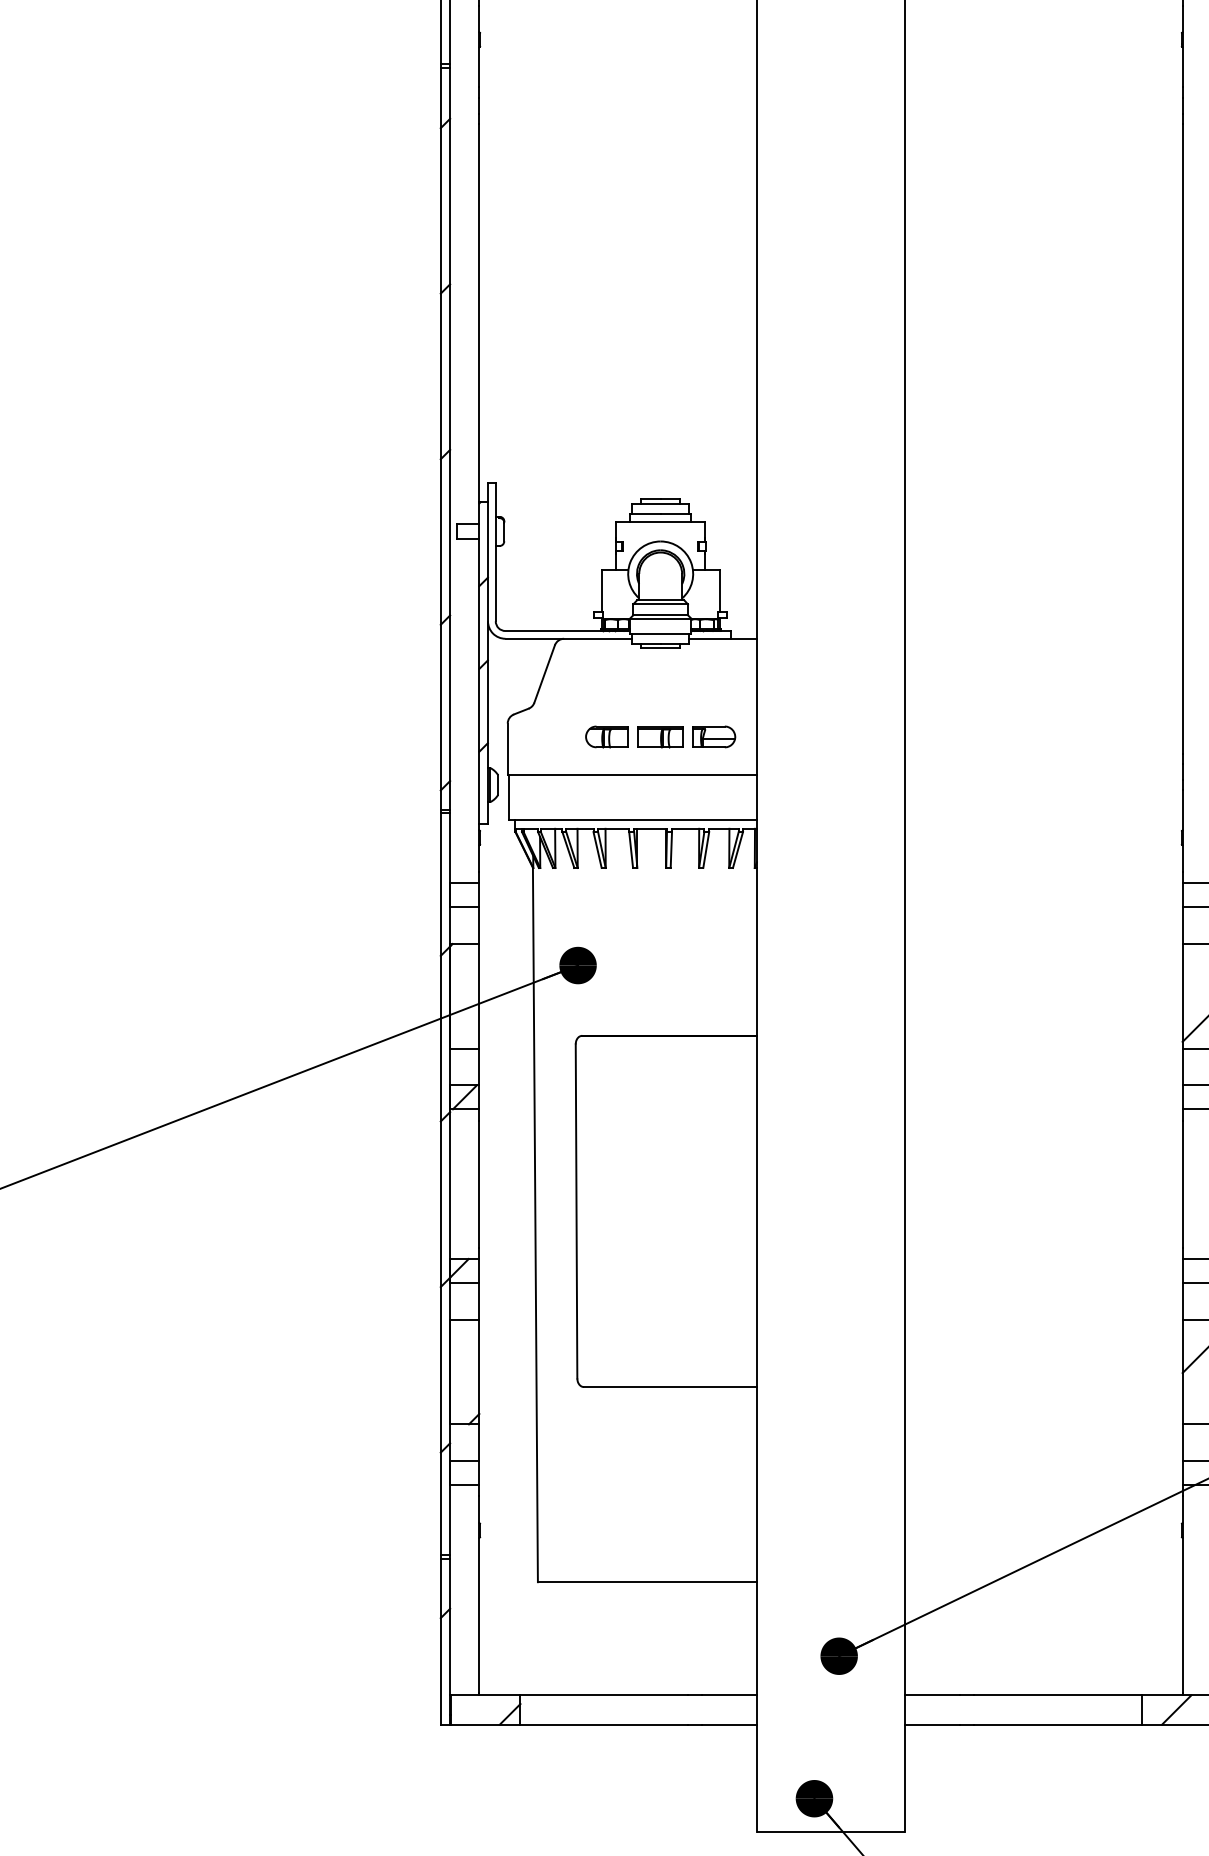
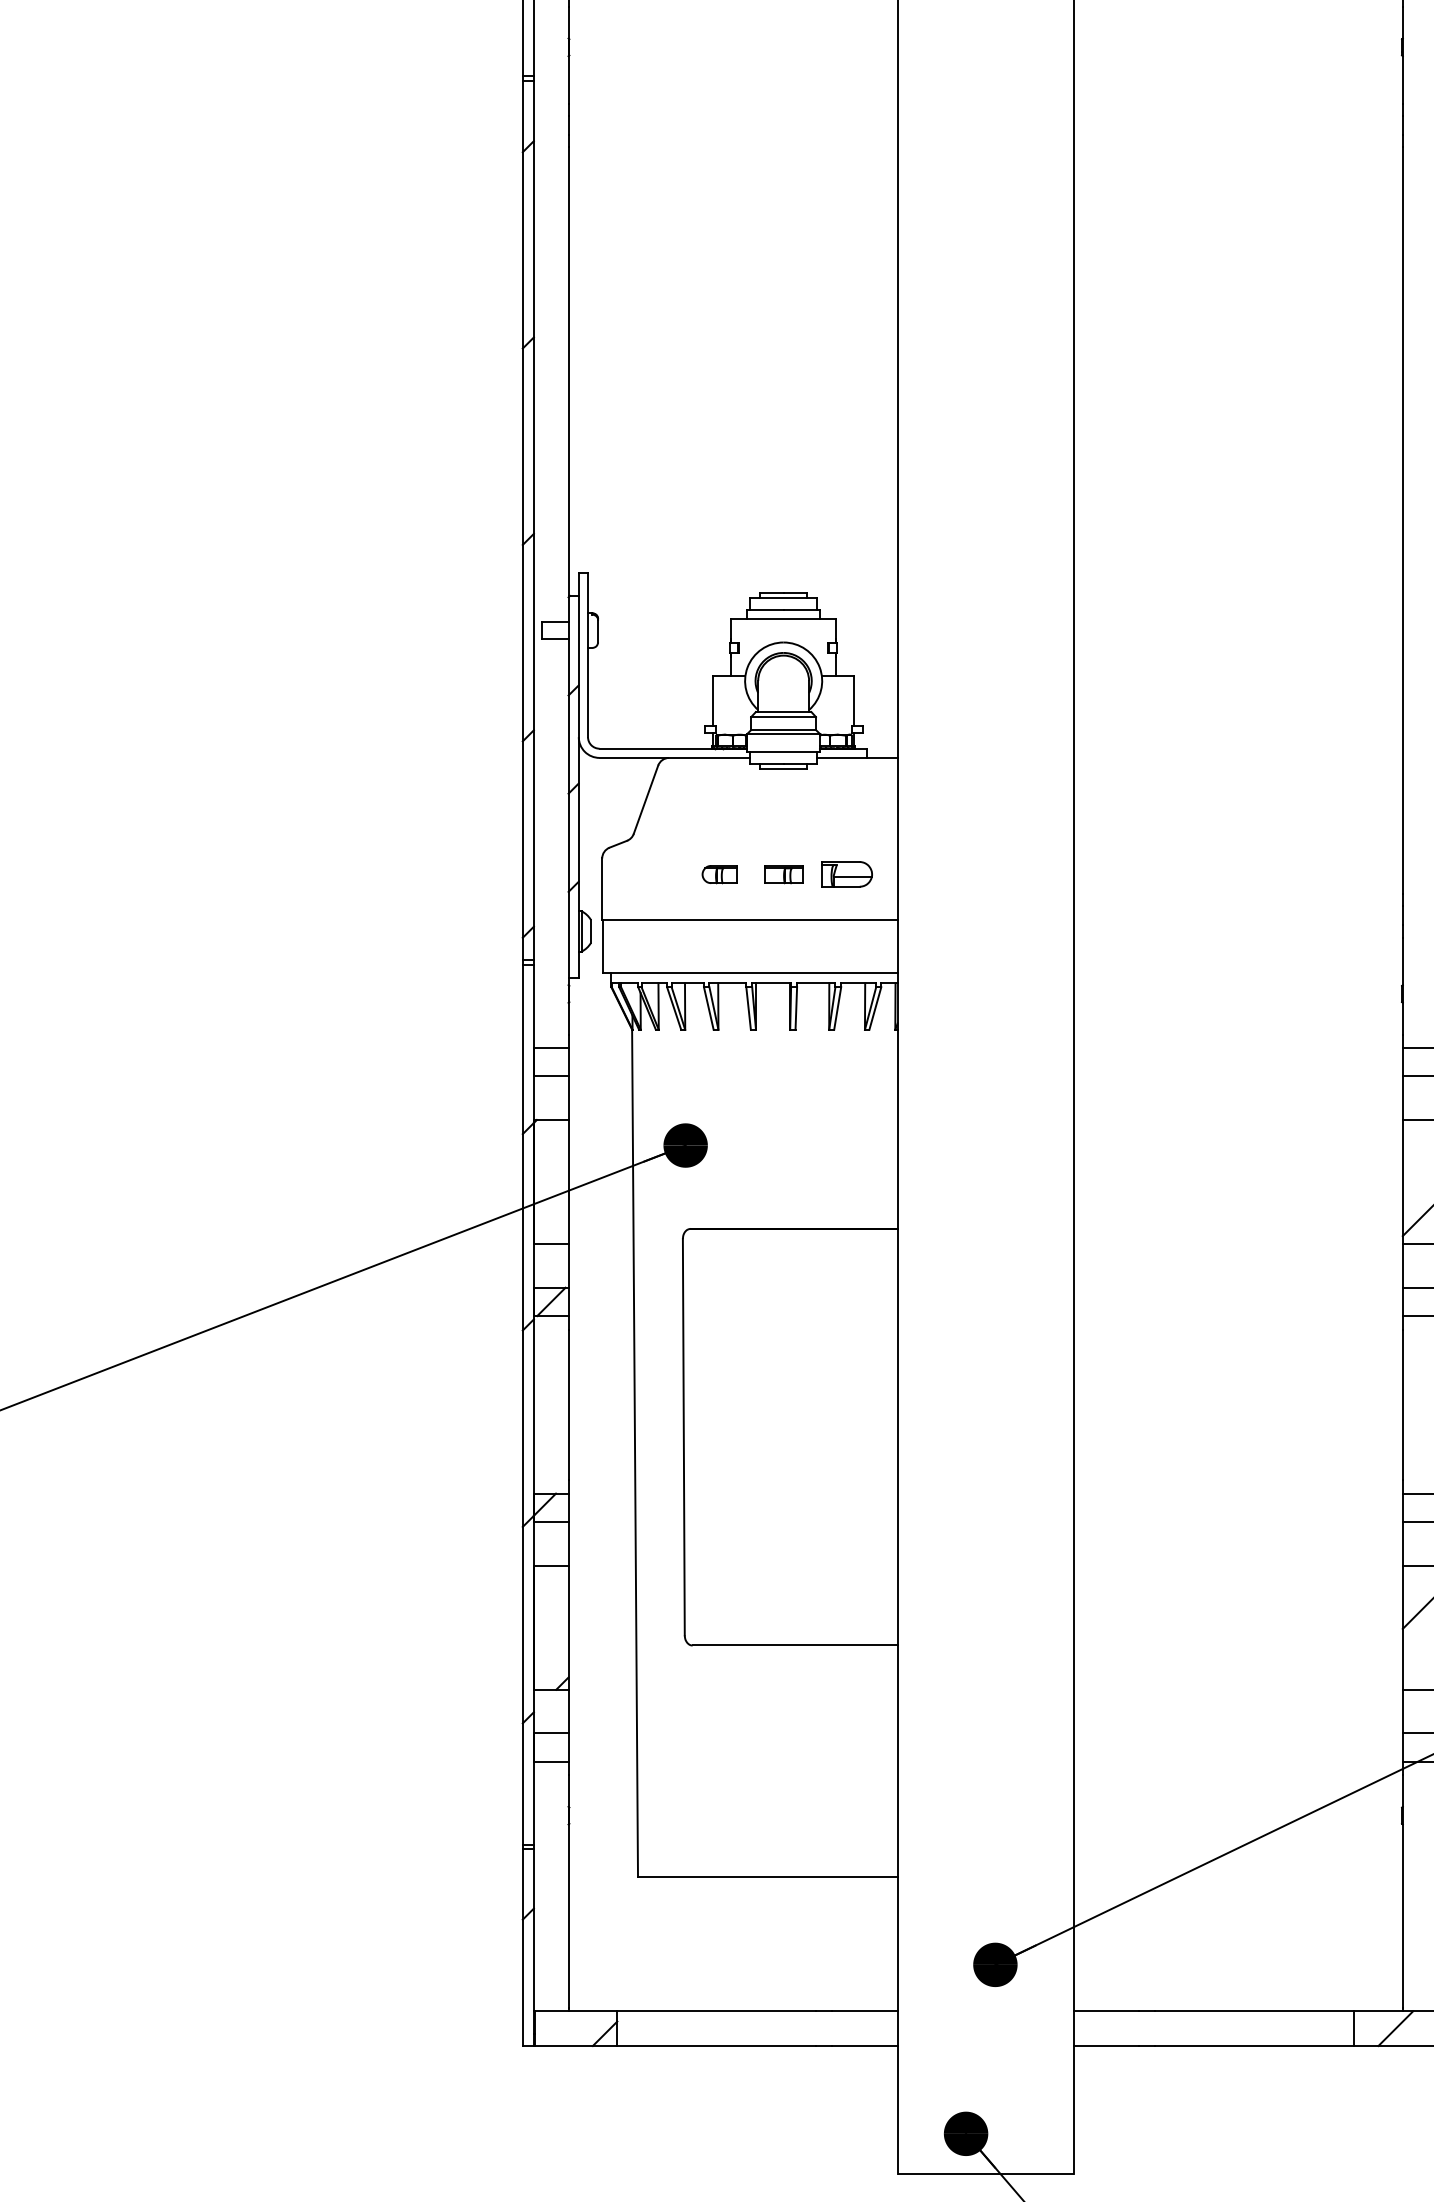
part: (606, 737) -> (719, 874), size x0.7
part: (660, 737) -> (783, 874), size x0.7

